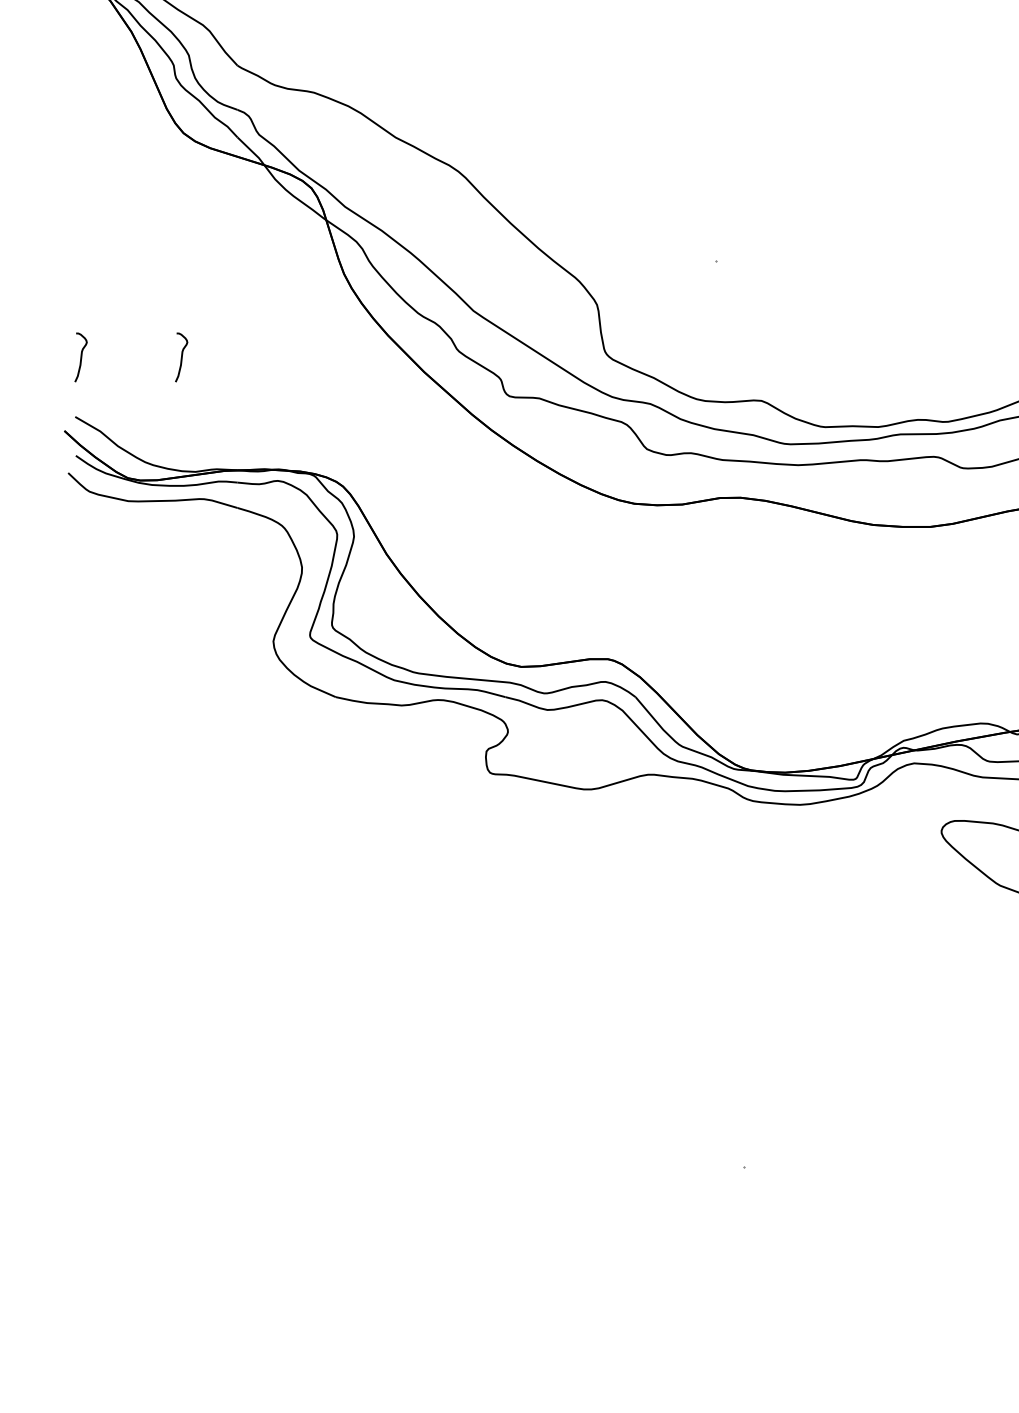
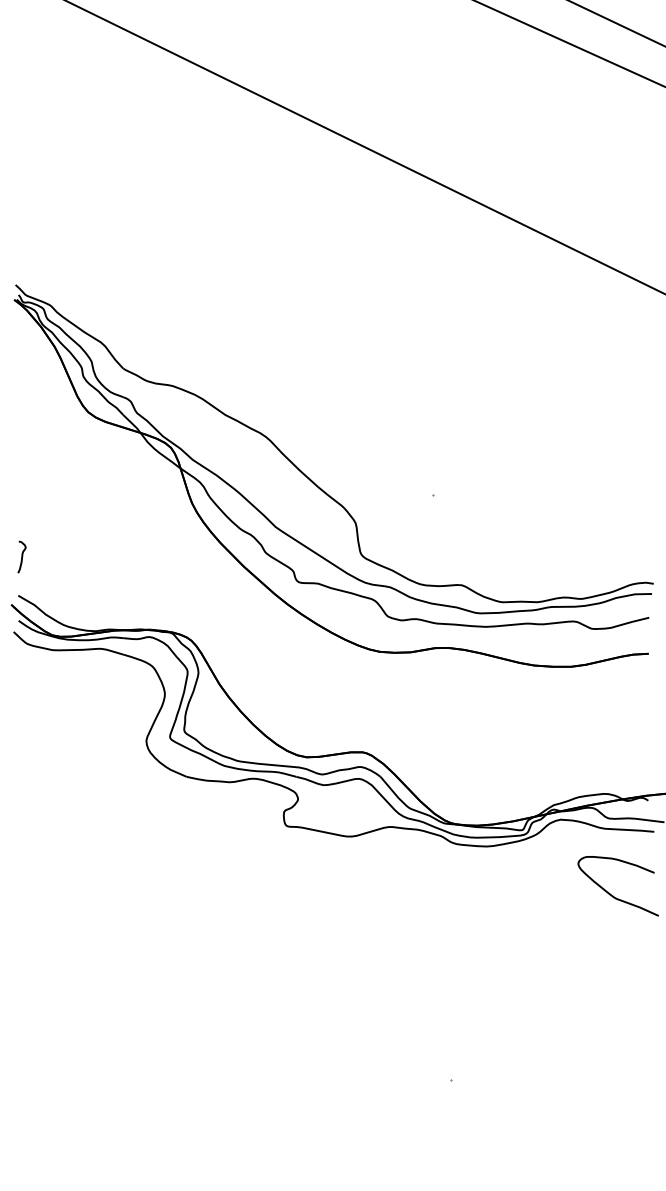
curve: (180, 356) -> (86, 556), removed

